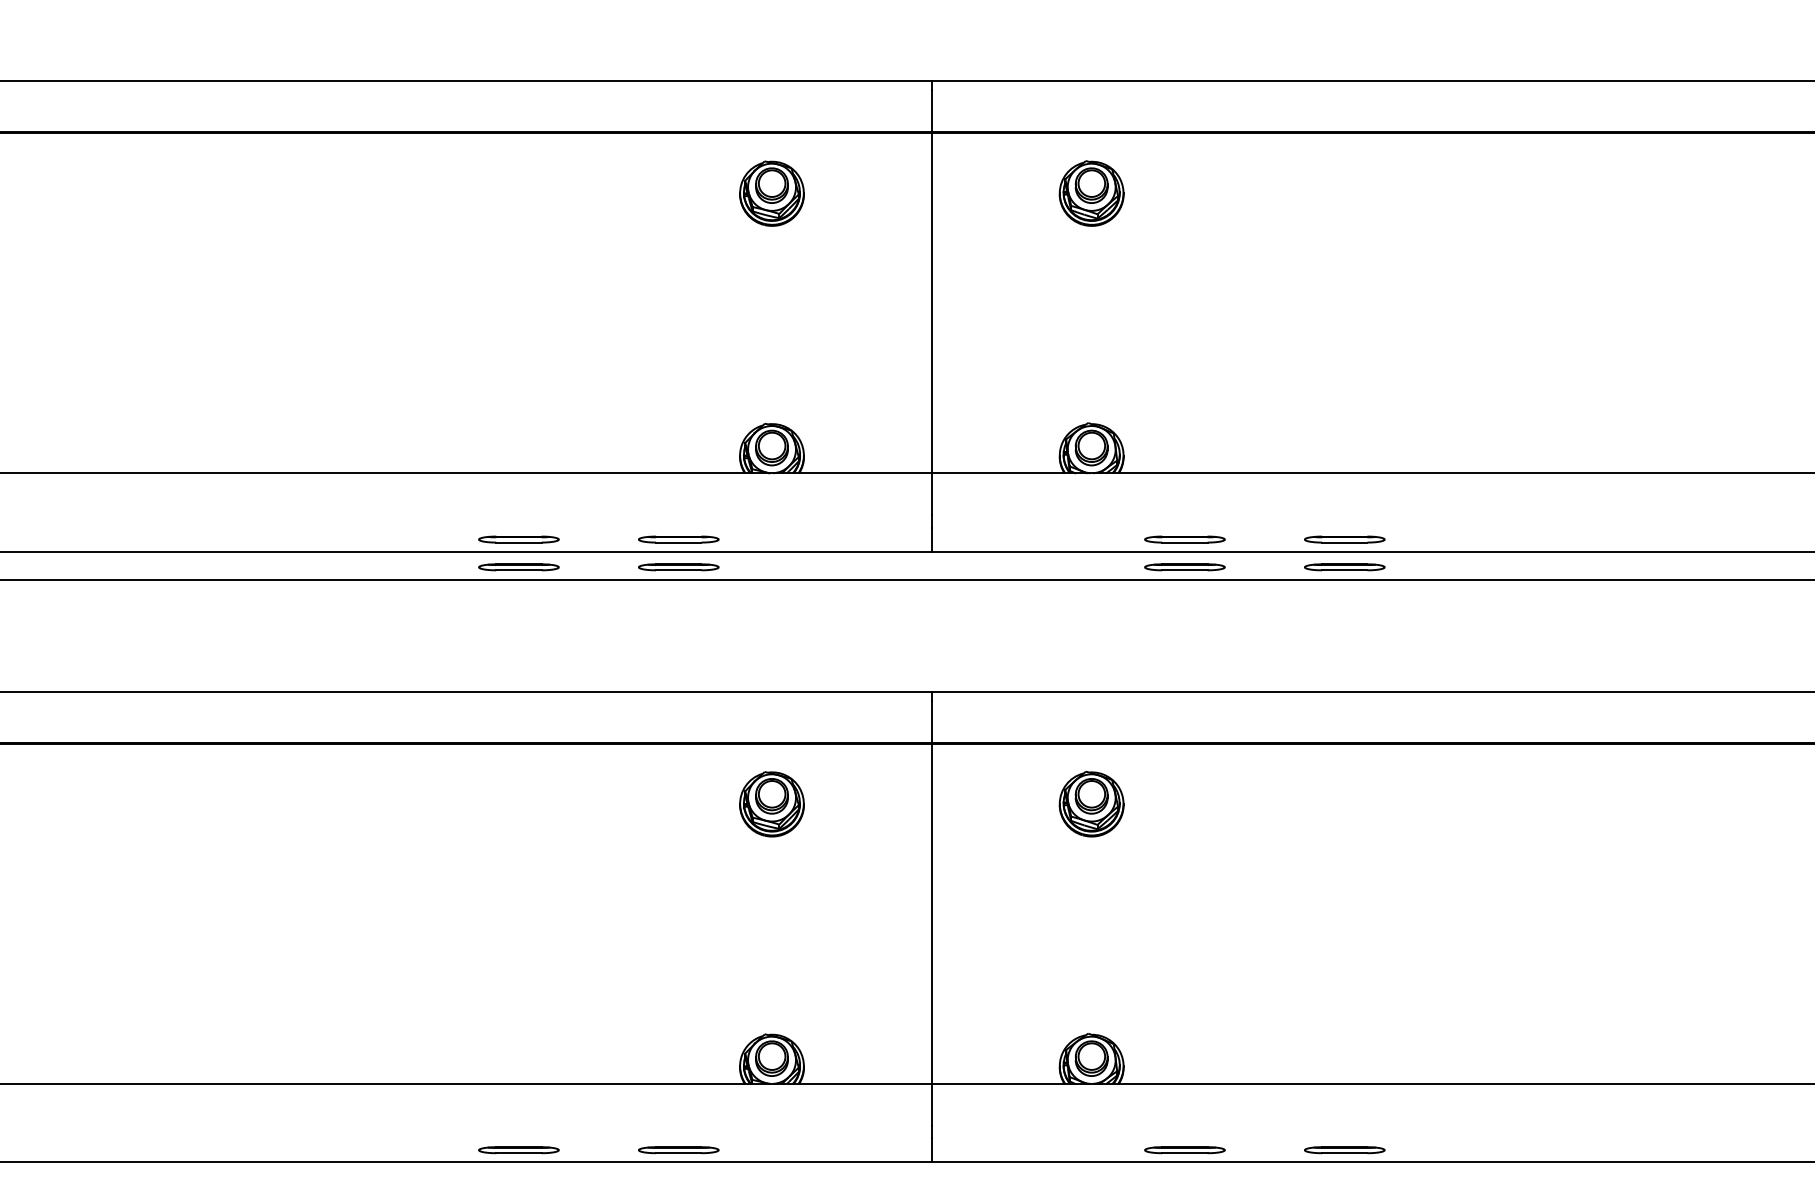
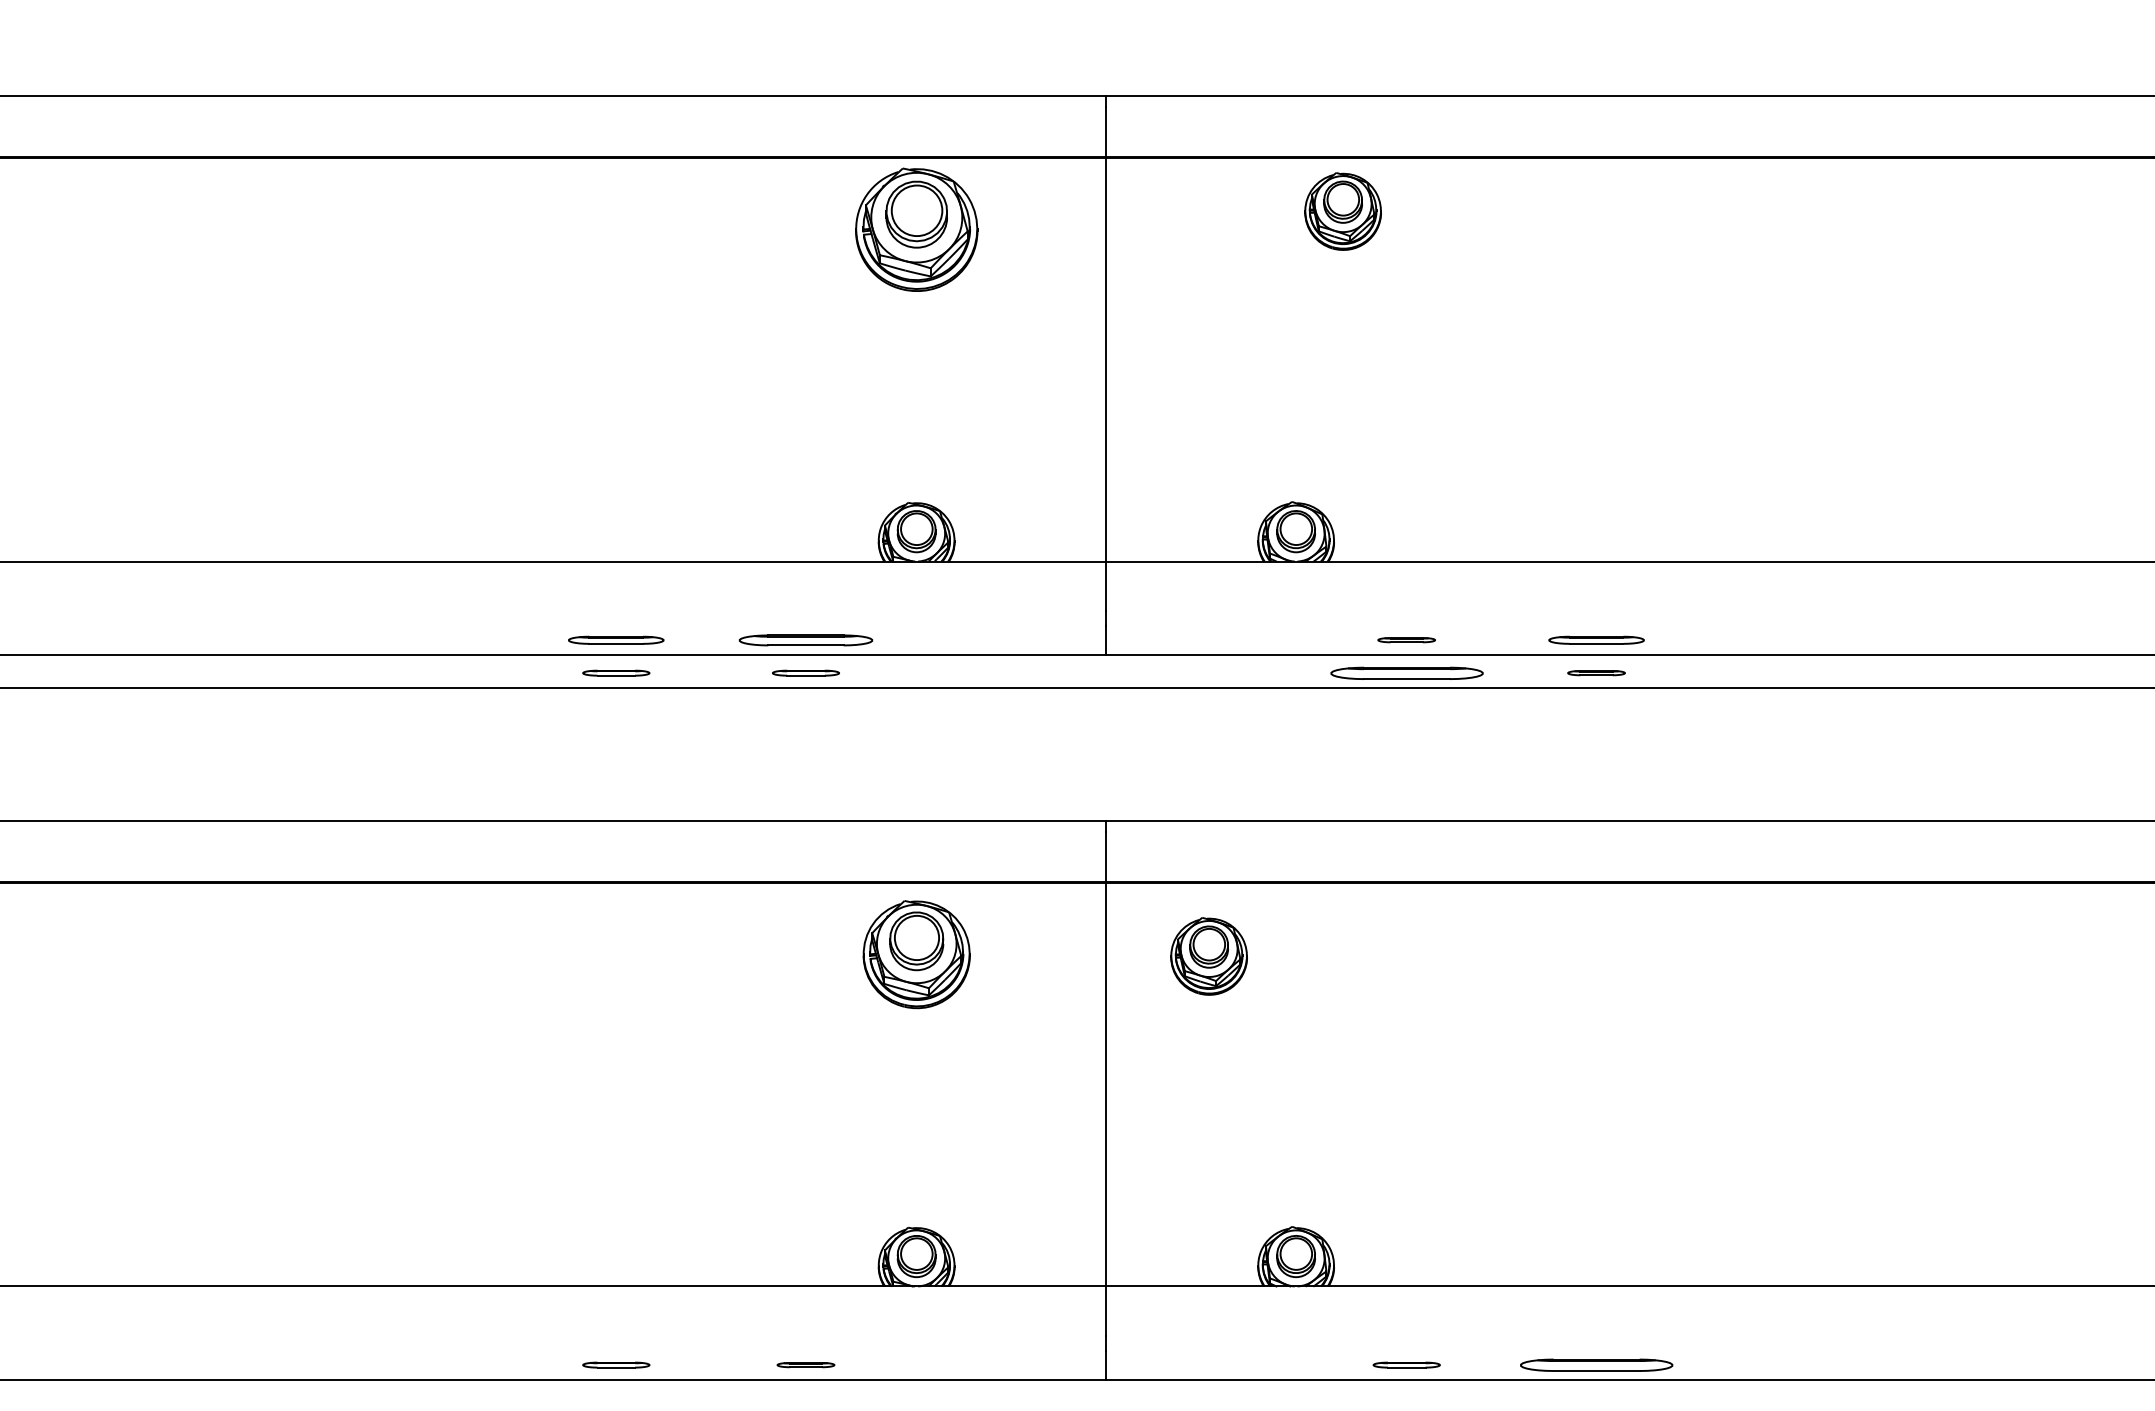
part: (771, 193) -> (916, 229), size x1.6
part: (1091, 193) -> (1342, 211), moved
part: (678, 538) -> (805, 639), size x1.4
part: (1184, 538) -> (1406, 639), size x0.6
part: (519, 566) -> (616, 672), size x0.7
part: (678, 566) -> (805, 672), size x0.7
part: (1184, 566) -> (1406, 672), size x1.6
part: (1344, 566) -> (1596, 672), size x0.6
part: (771, 804) -> (916, 954), size x1.4
part: (1091, 804) -> (1208, 956), moved
part: (519, 1149) -> (616, 1364), size x0.7
part: (678, 1149) -> (805, 1364), size x0.6
part: (1184, 1149) -> (1406, 1364), size x0.7
part: (1344, 1149) -> (1596, 1364), size x1.6

